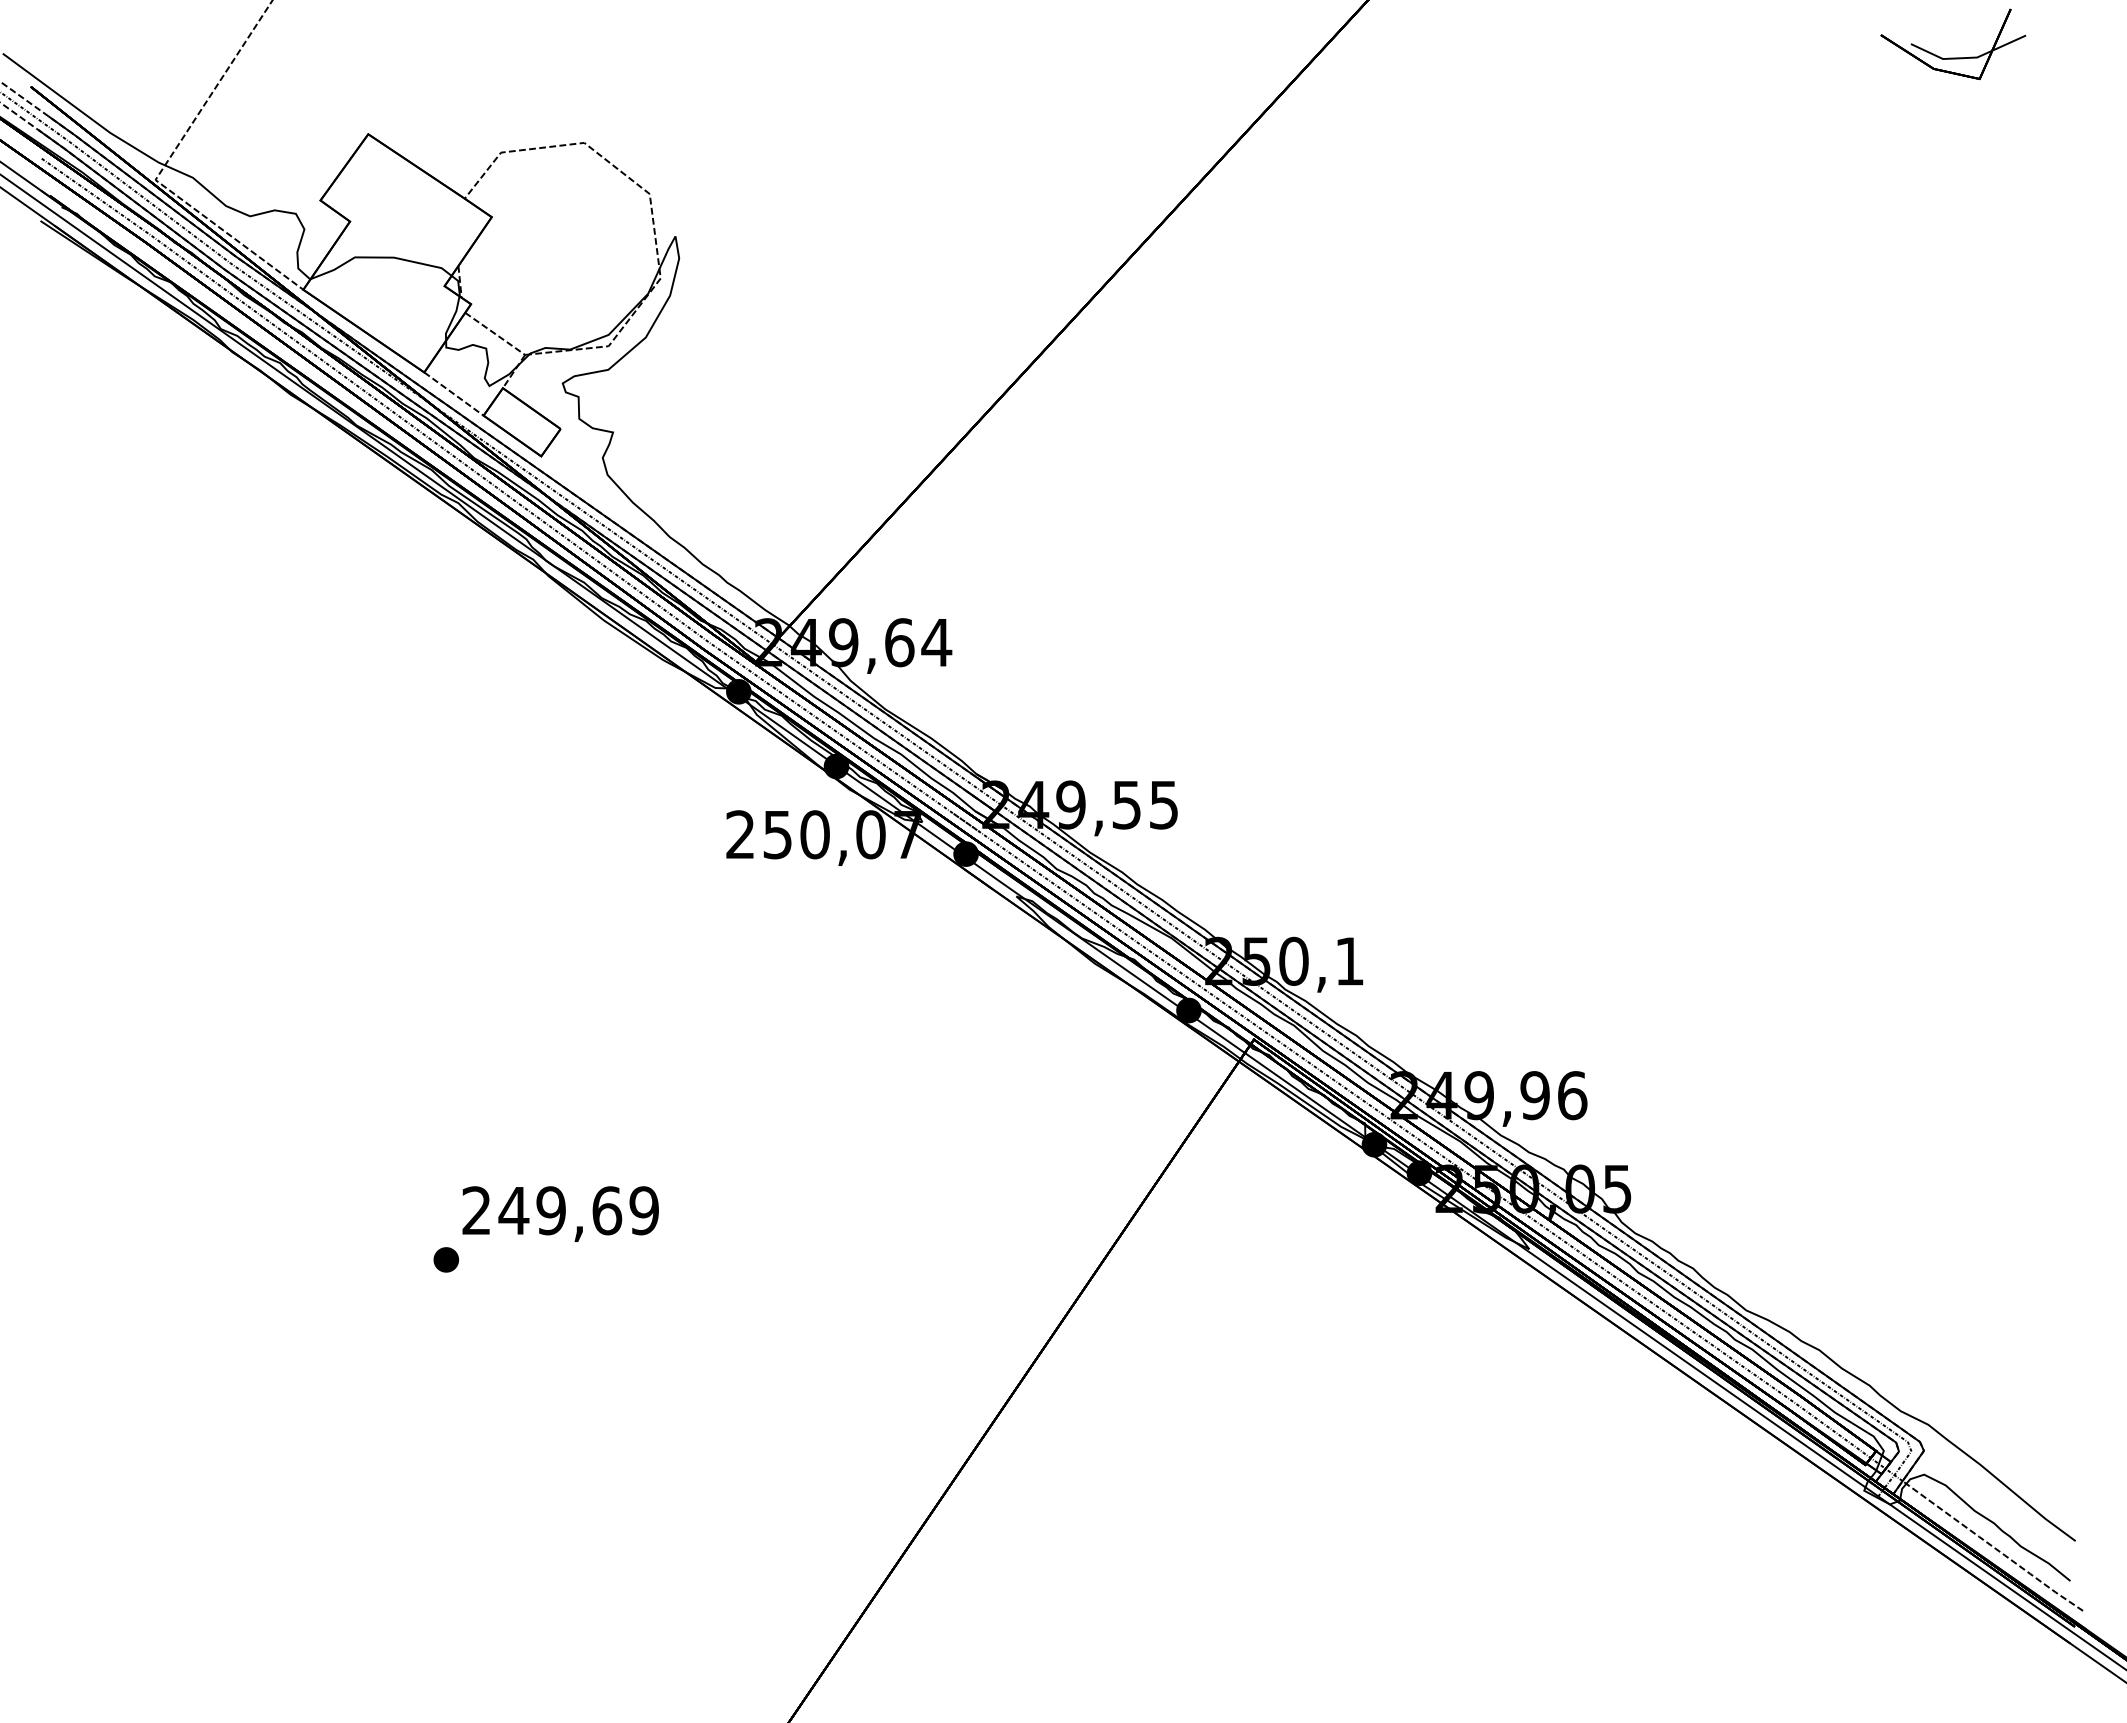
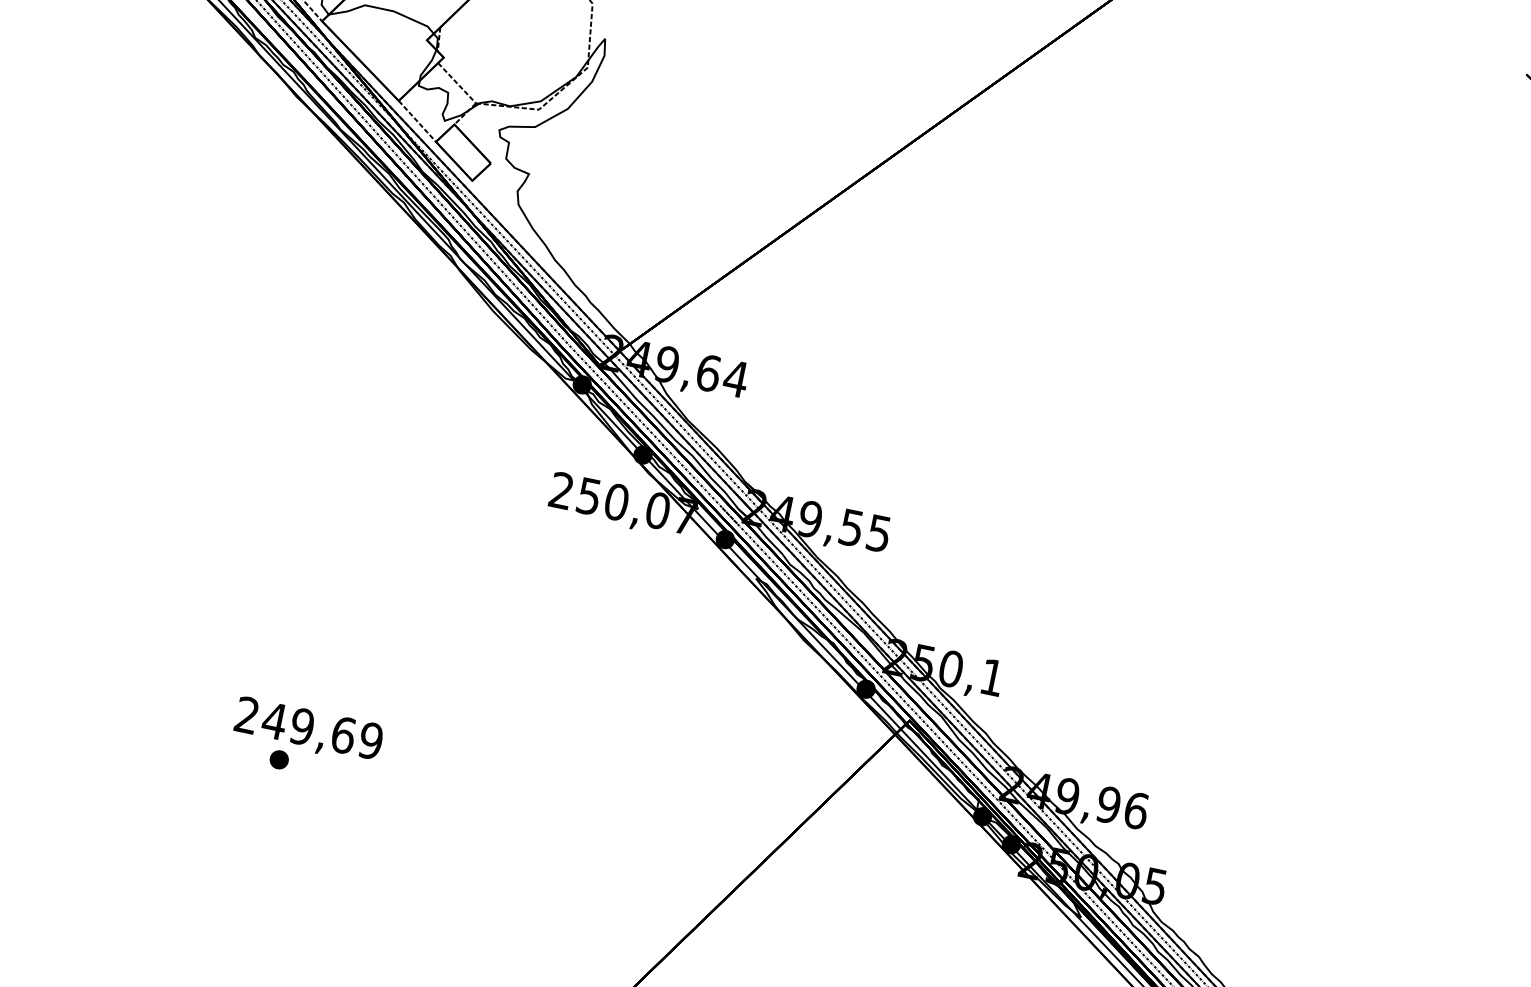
text: (560, 1213) -> (308, 730), moved

